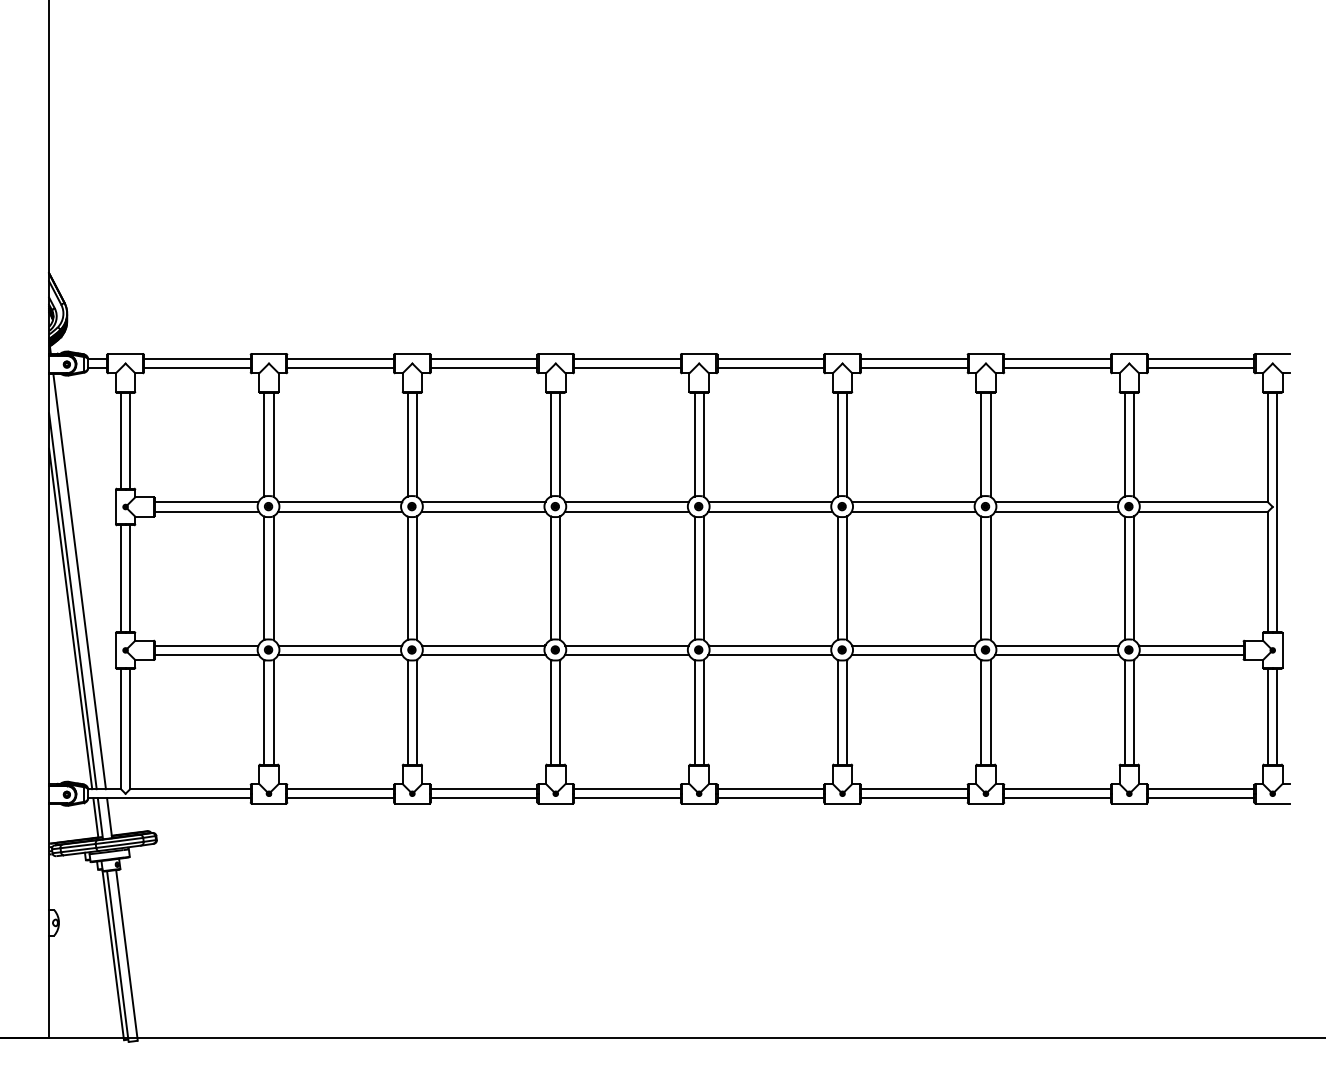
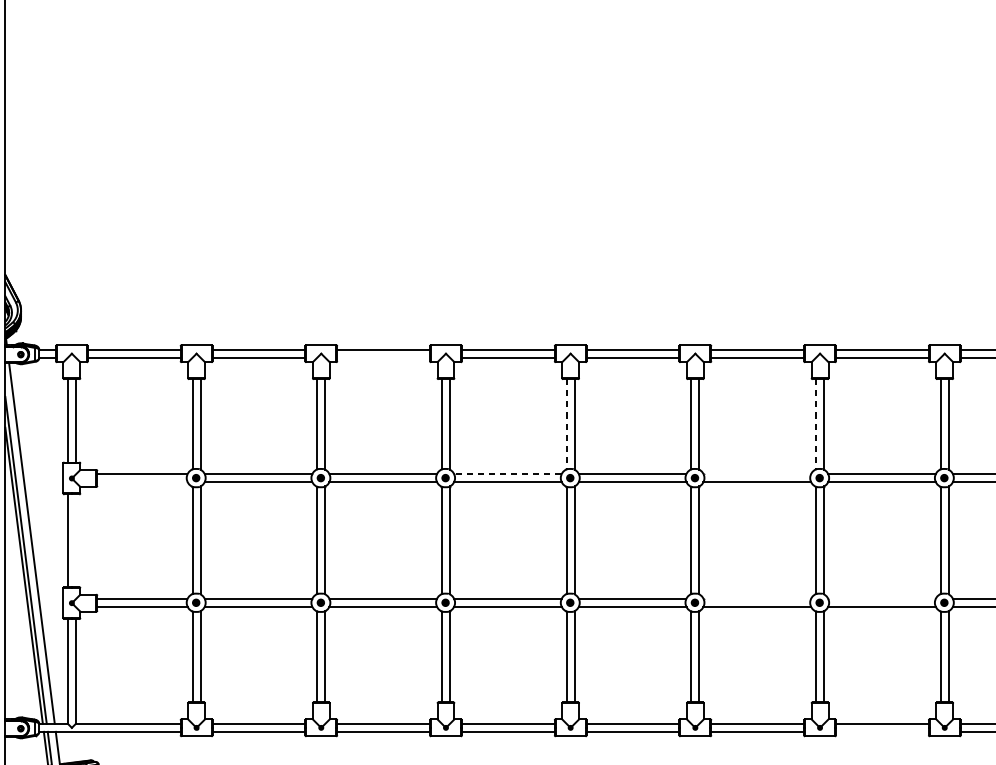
line: (483, 368) -> (383, 358), removed
line: (694, 444) -> (566, 424), solid -> dashed
line: (981, 444) -> (816, 424), solid -> dashed
line: (627, 502) -> (508, 474), solid -> dashed
line: (913, 502) -> (757, 474), removed
line: (206, 511) -> (142, 482), removed
line: (130, 578) -> (76, 540), removed
line: (913, 645) -> (757, 598), removed
line: (1056, 645) -> (881, 598), removed
line: (1057, 798) -> (882, 731), removed

